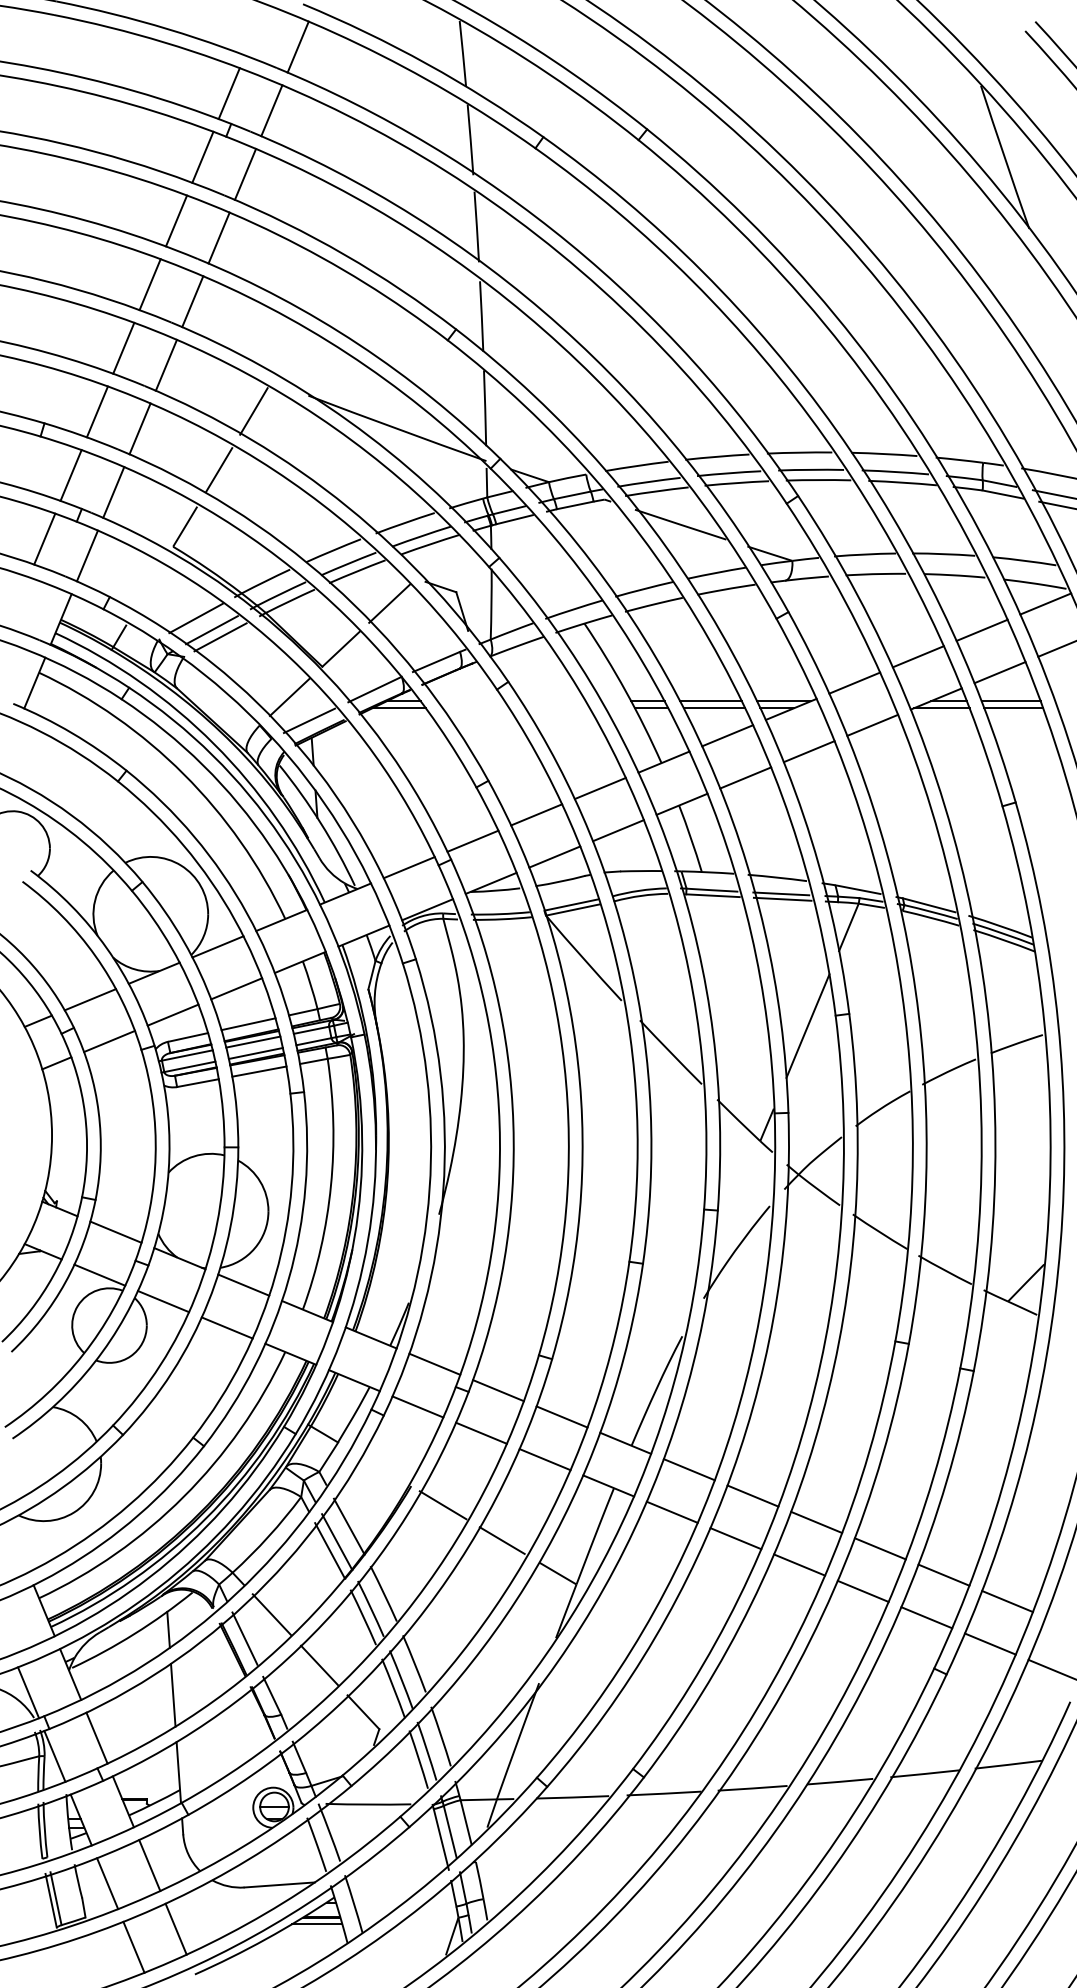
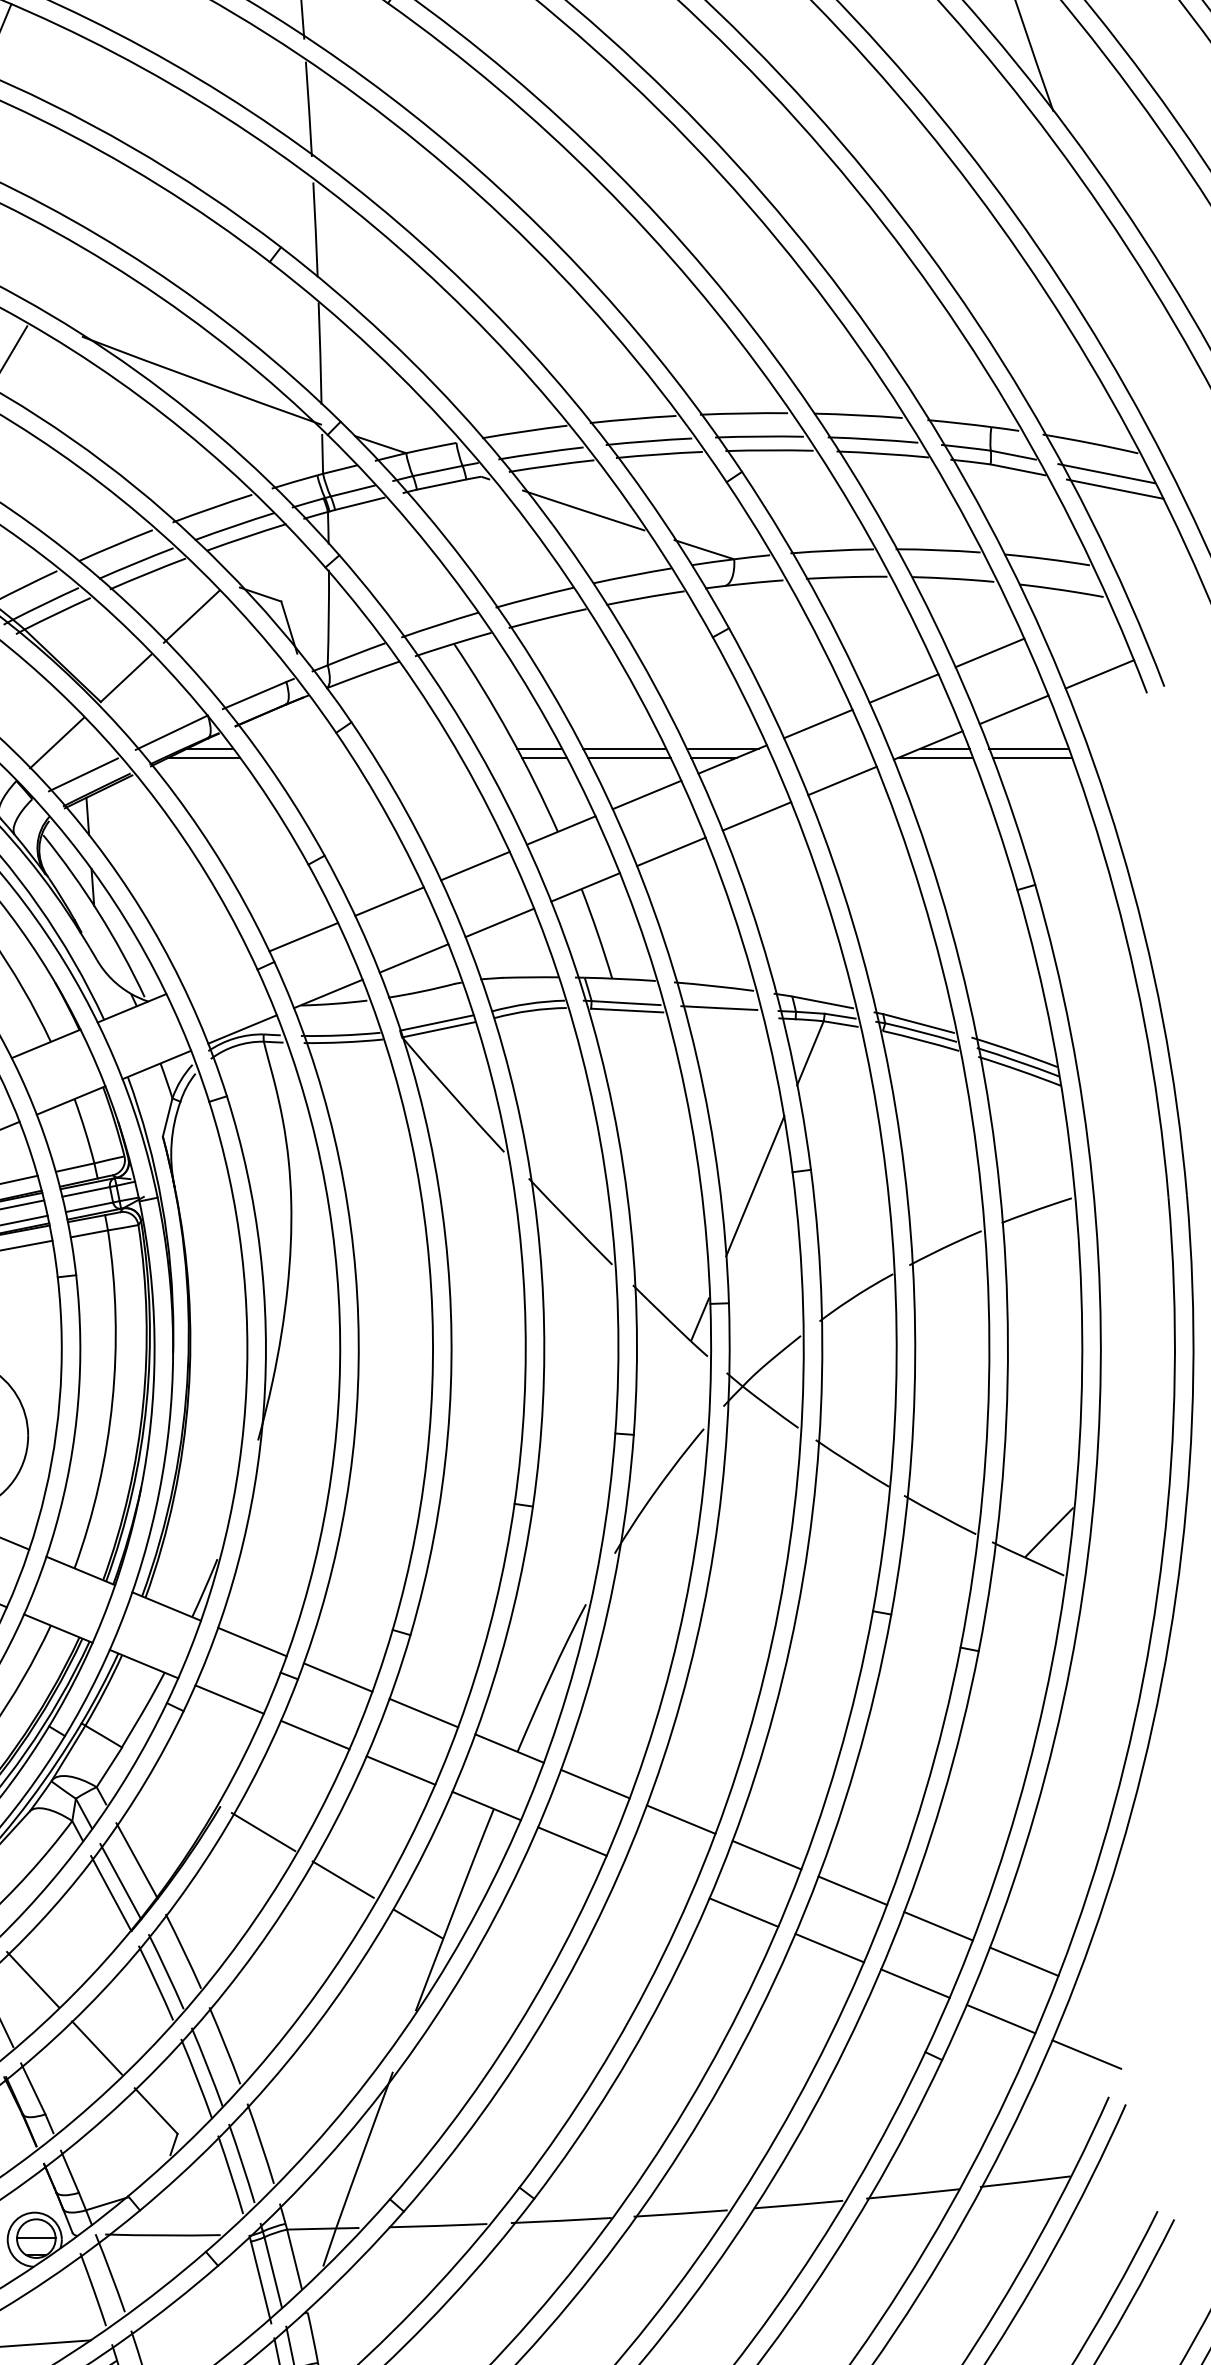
line: (1045, 603) -> (1075, 616), removed
line: (408, 867) -> (216, 972), removed
line: (782, 898) -> (720, 1014), removed
line: (735, 1538) -> (657, 1876), removed

